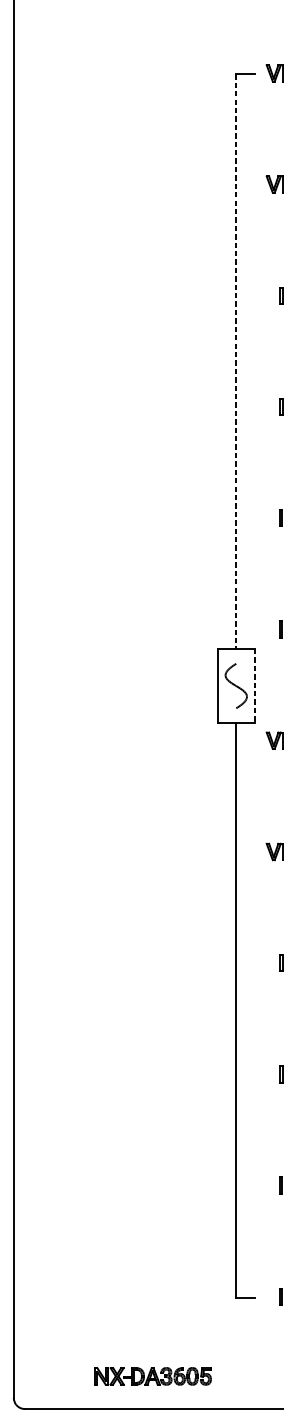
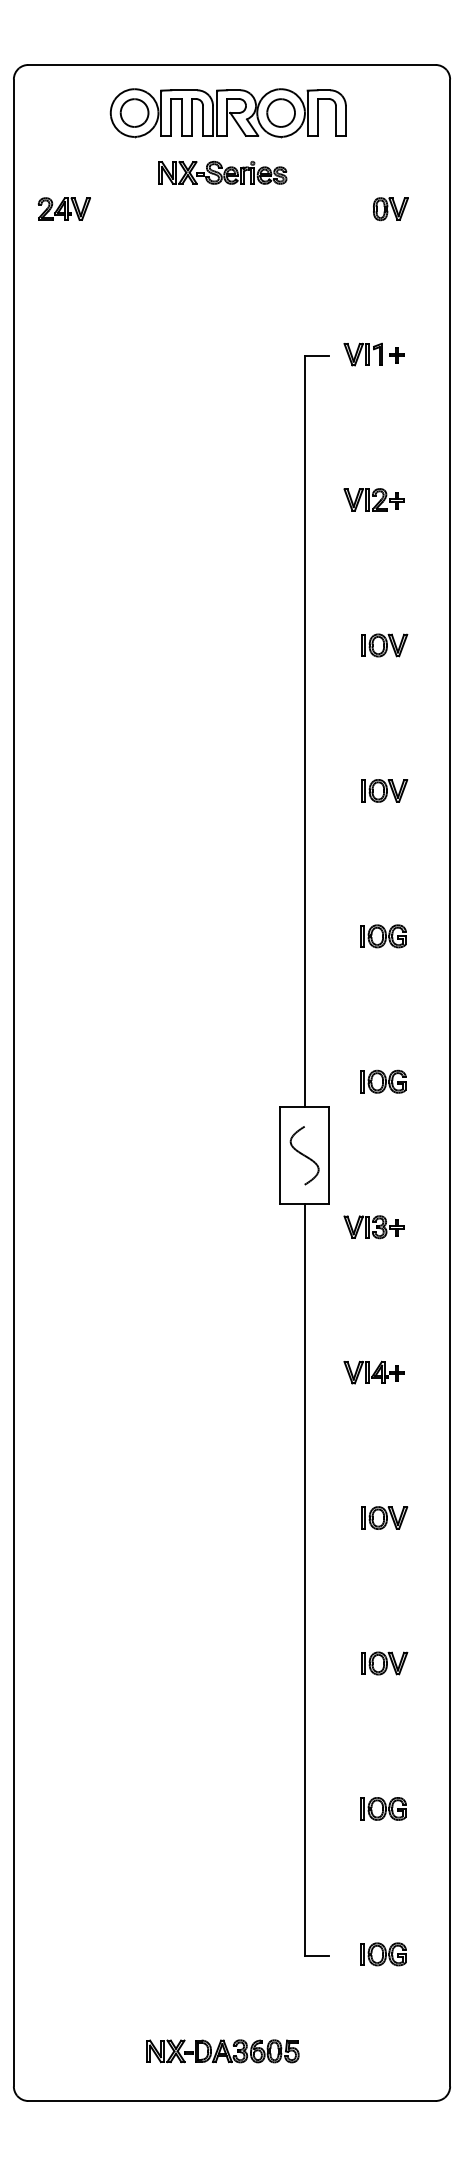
line: (236, 361) -> (304, 731), dashed -> solid
line: (254, 686) -> (328, 1156), dashed -> solid
part: (152, 1376) -> (222, 2051), moved

